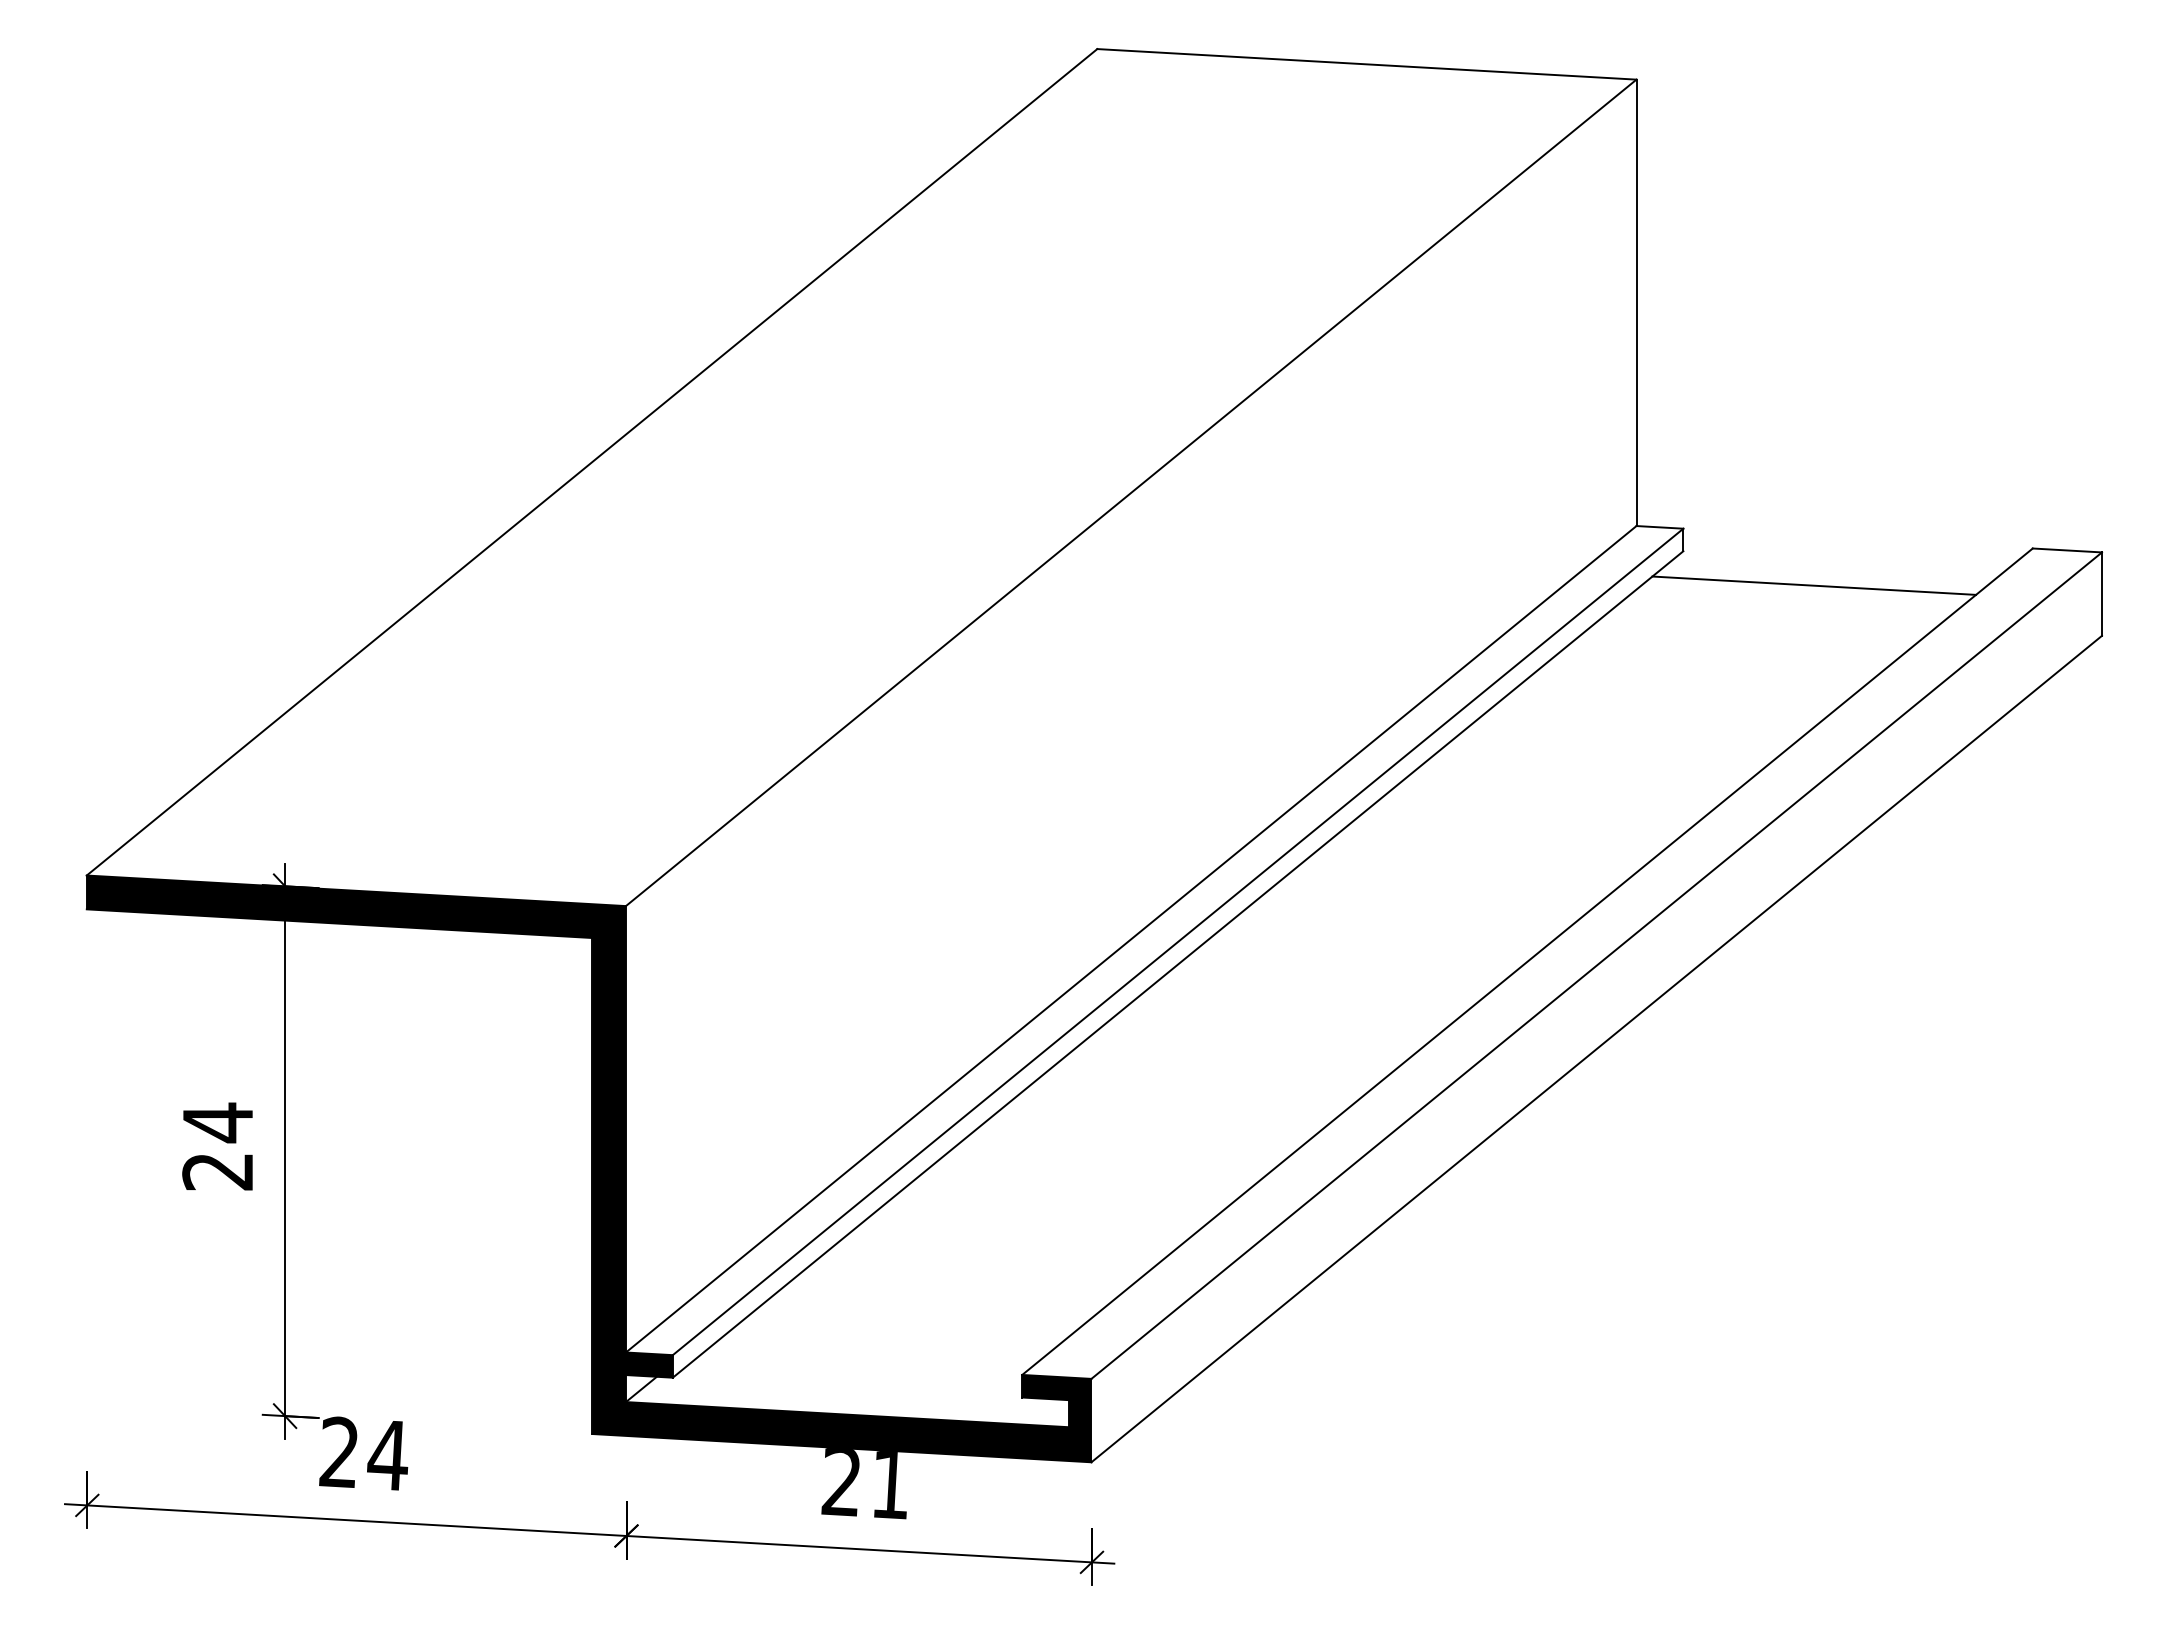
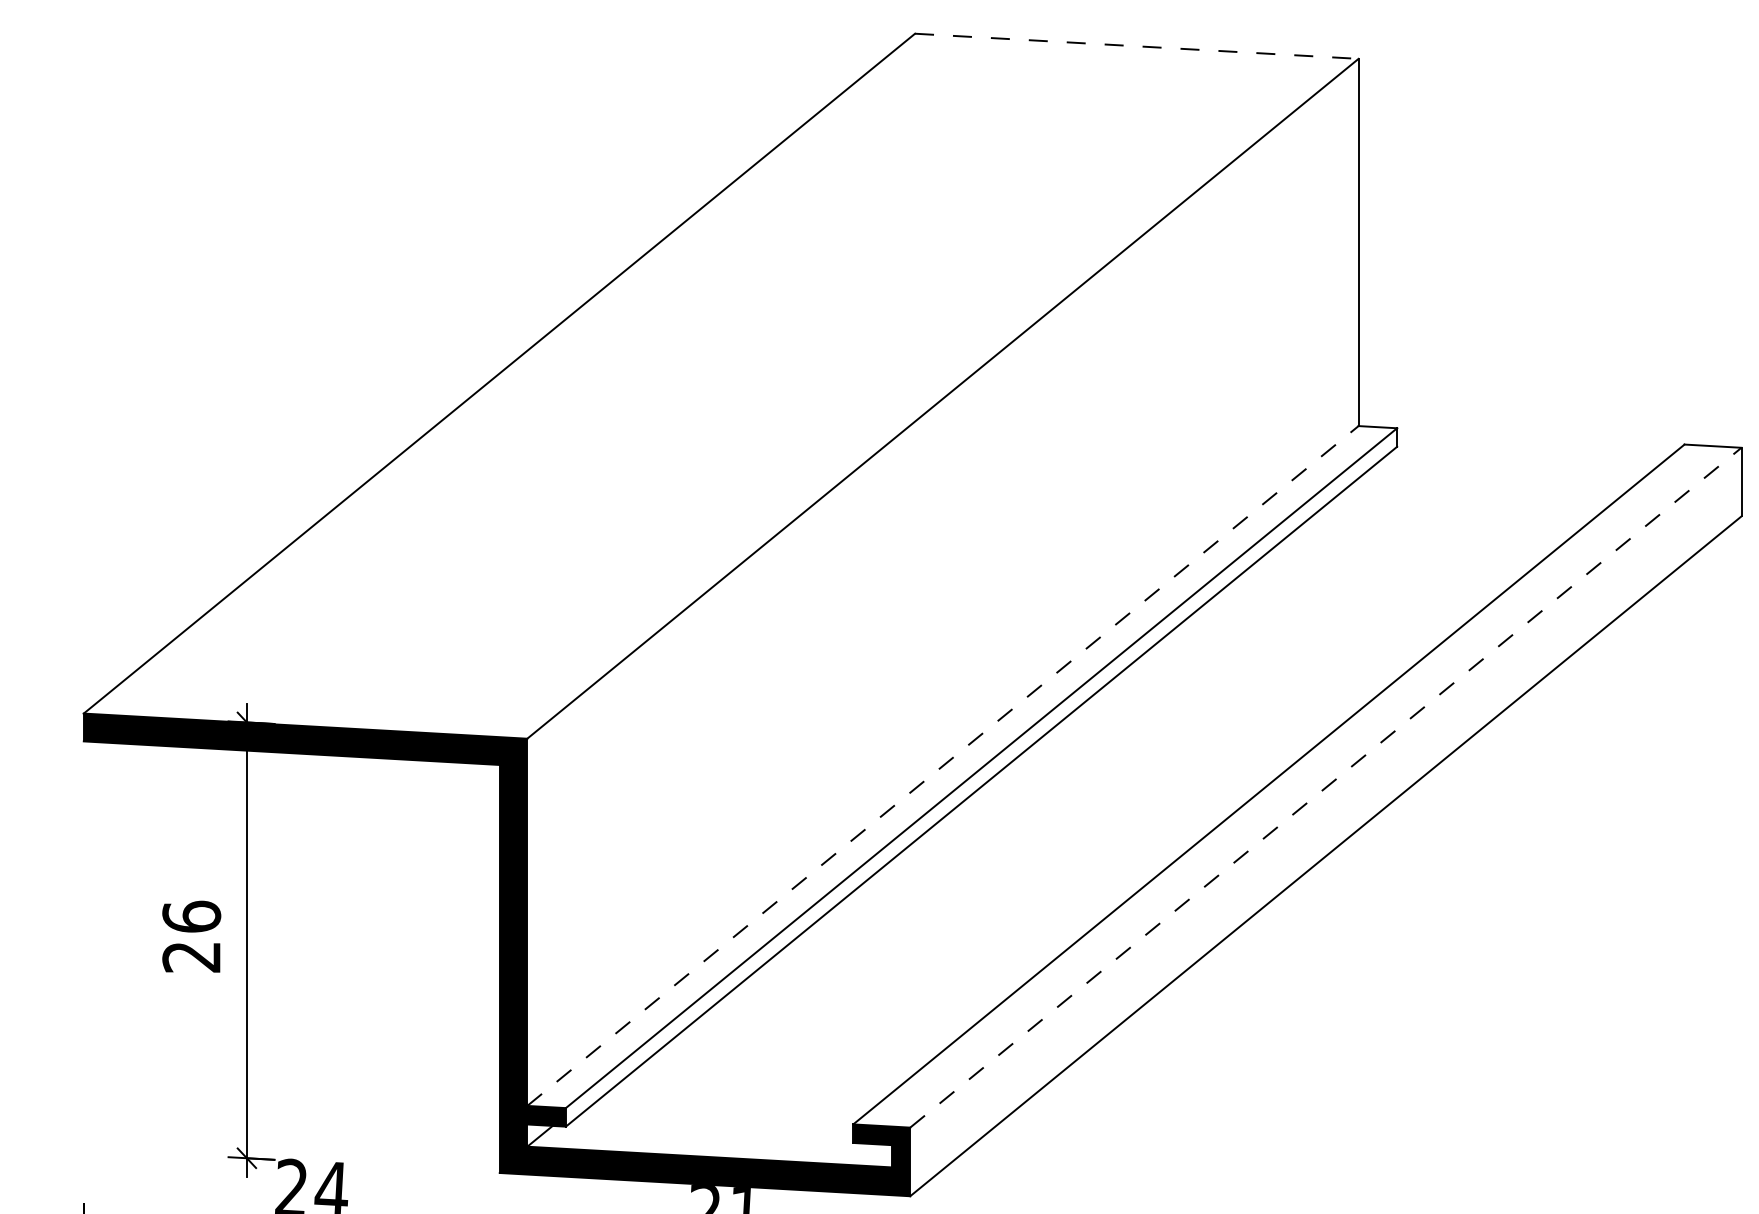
line: (1367, 64) -> (1137, 46), solid -> dashed
line: (1814, 585) -> (1505, 474), removed
line: (1131, 939) -> (943, 766), solid -> dashed
line: (1596, 965) -> (1325, 787), solid -> dashed
text: (217, 1122) -> (191, 916), 24 -> 26

